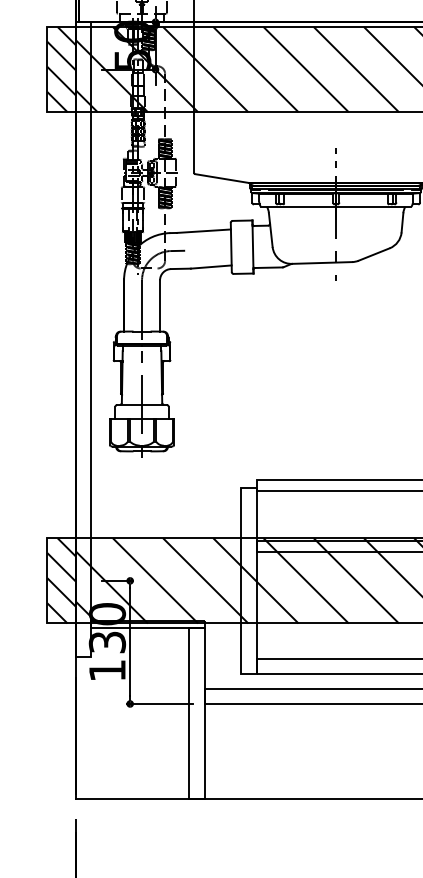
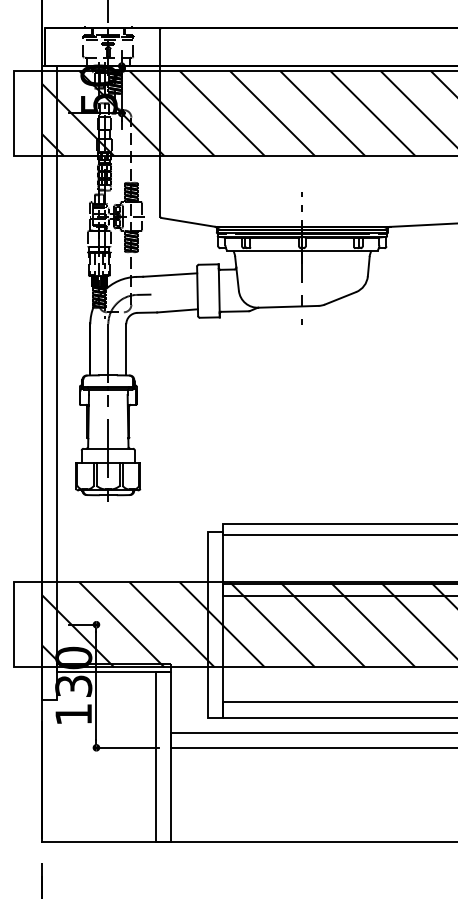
hatch: (61, 69) -> (27, 113), removed
hatch: (61, 580) -> (27, 624), removed

